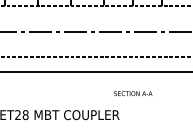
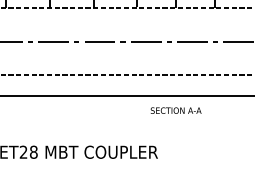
text: (133, 93) -> (176, 110), moved

